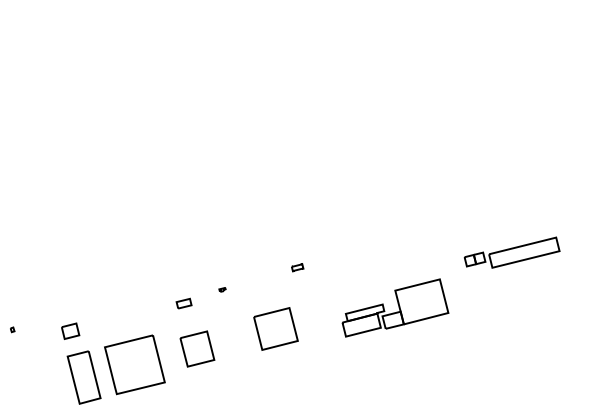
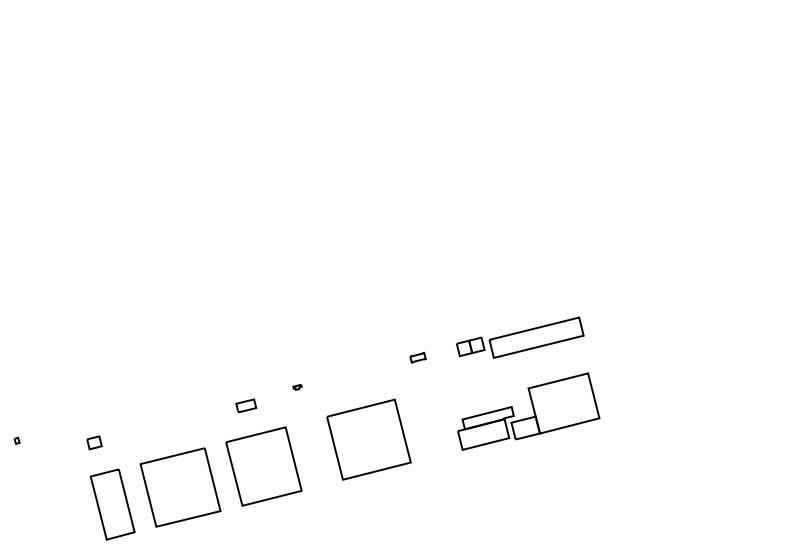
part: (511, 252) -> (519, 337), moved
part: (297, 267) -> (417, 357), moved
part: (275, 328) -> (368, 439), size x1.43
part: (70, 331) -> (94, 443), size x0.62
part: (197, 348) -> (264, 465), size x1.67

